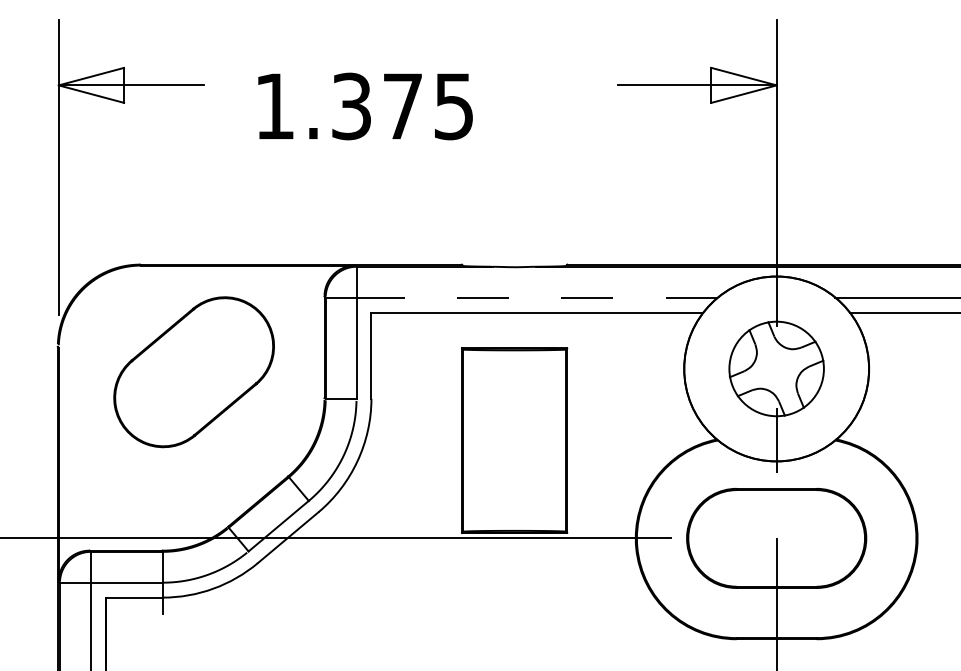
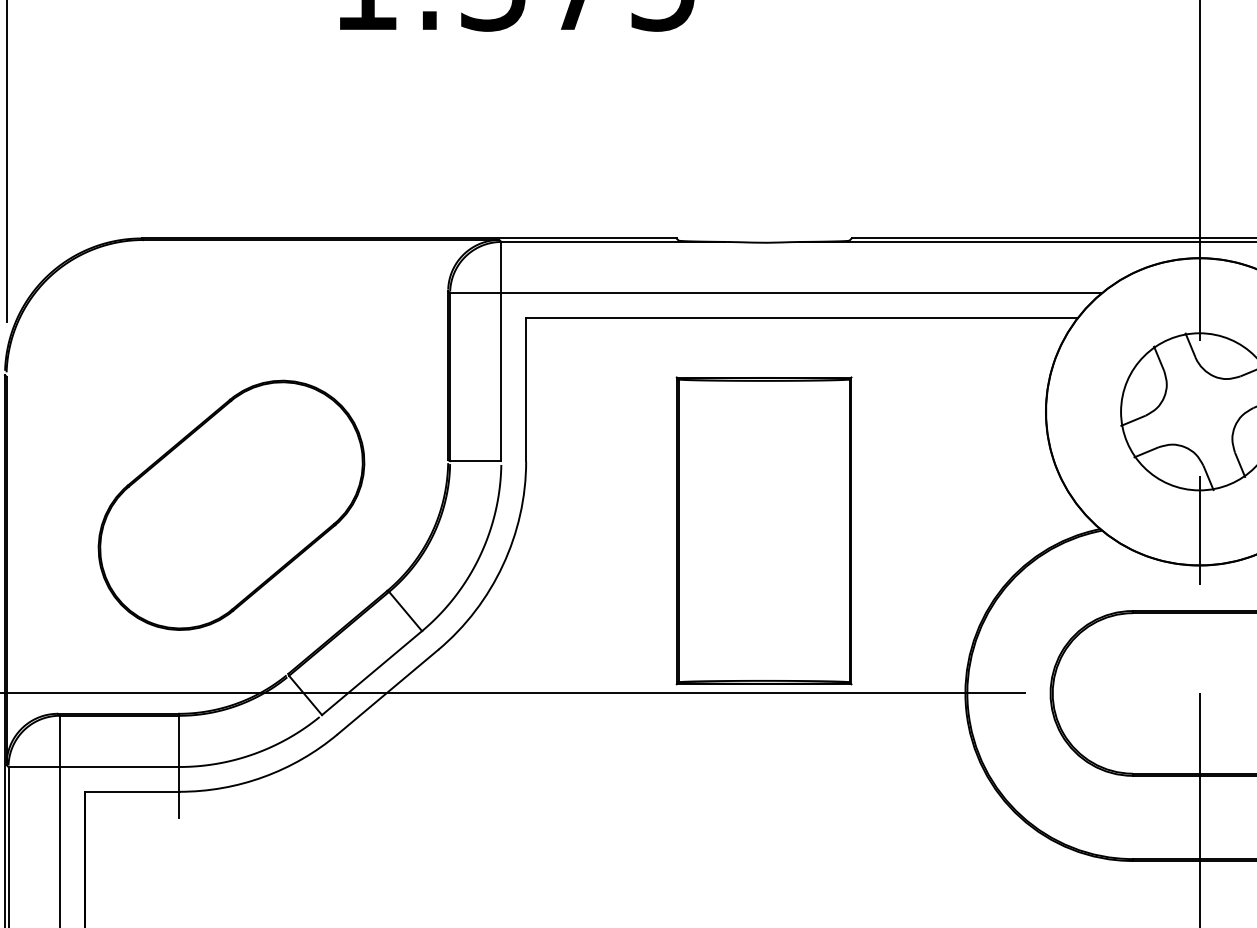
line: (537, 297) -> (802, 293), dashed -> solid
part: (193, 372) -> (230, 505), moved

